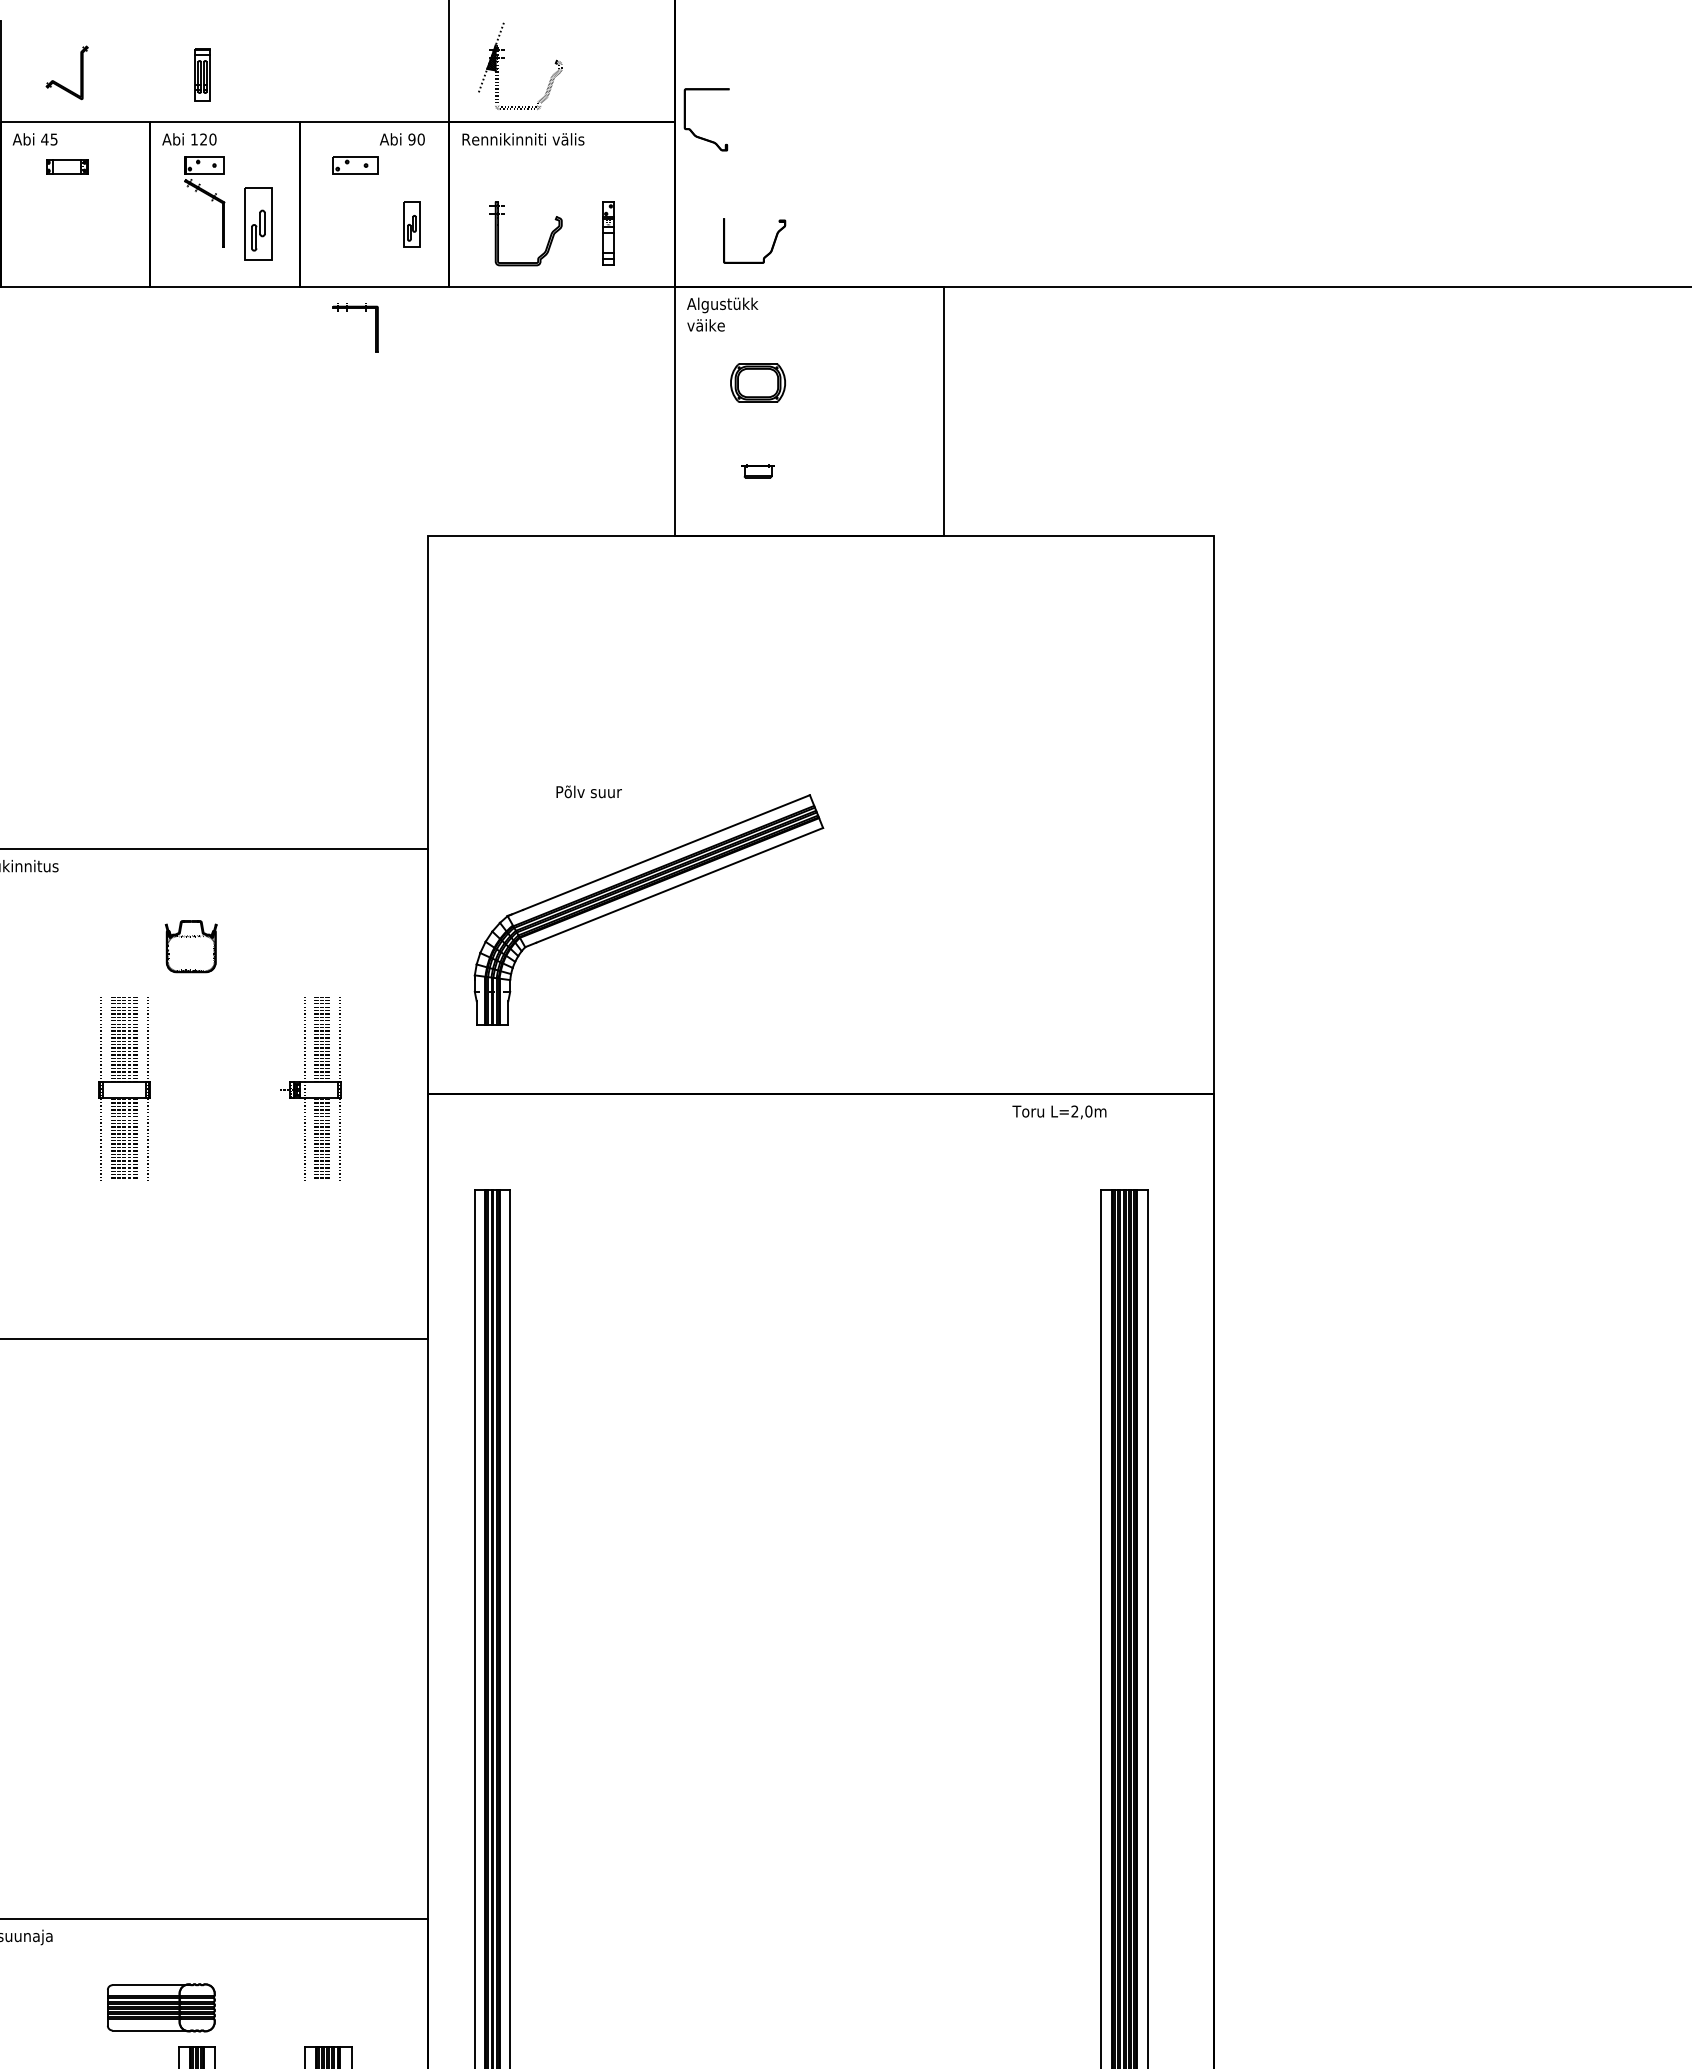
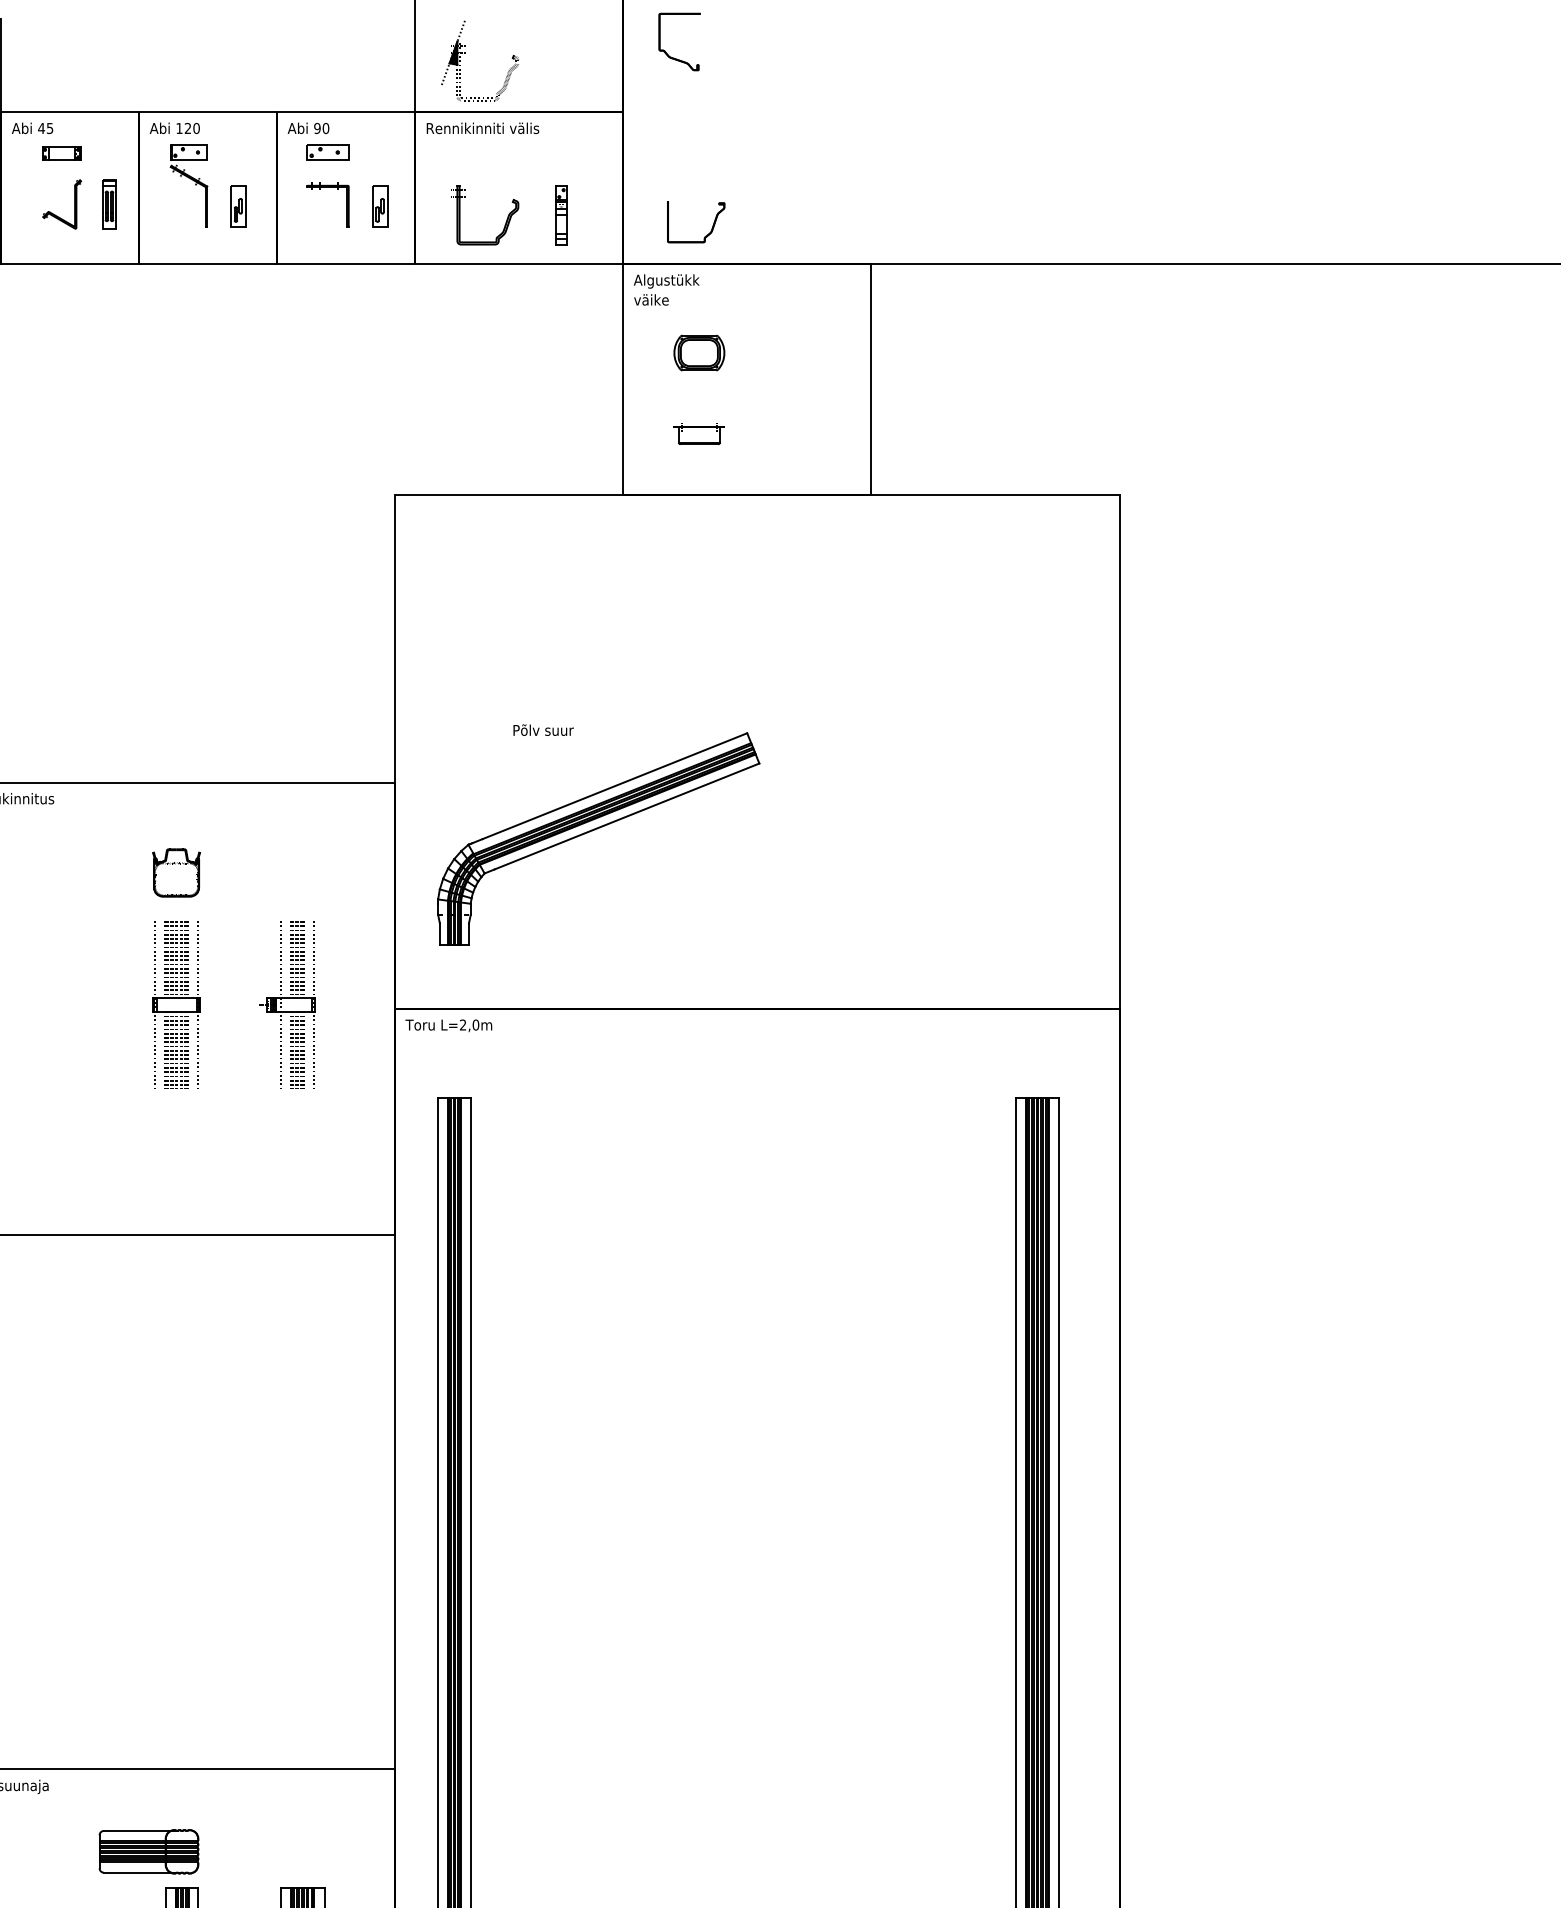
part: (202, 74) -> (109, 204), moved
part: (61, 84) -> (56, 215), moved
part: (692, 130) -> (666, 51), moved
text: (402, 139) -> (308, 128), moved
part: (257, 224) -> (237, 206), size x0.62
part: (347, 311) -> (320, 190), moved
part: (757, 470) -> (698, 433), size x1.67
part: (124, 1088) -> (176, 1003), moved
text: (1059, 1112) -> (448, 1025), moved

